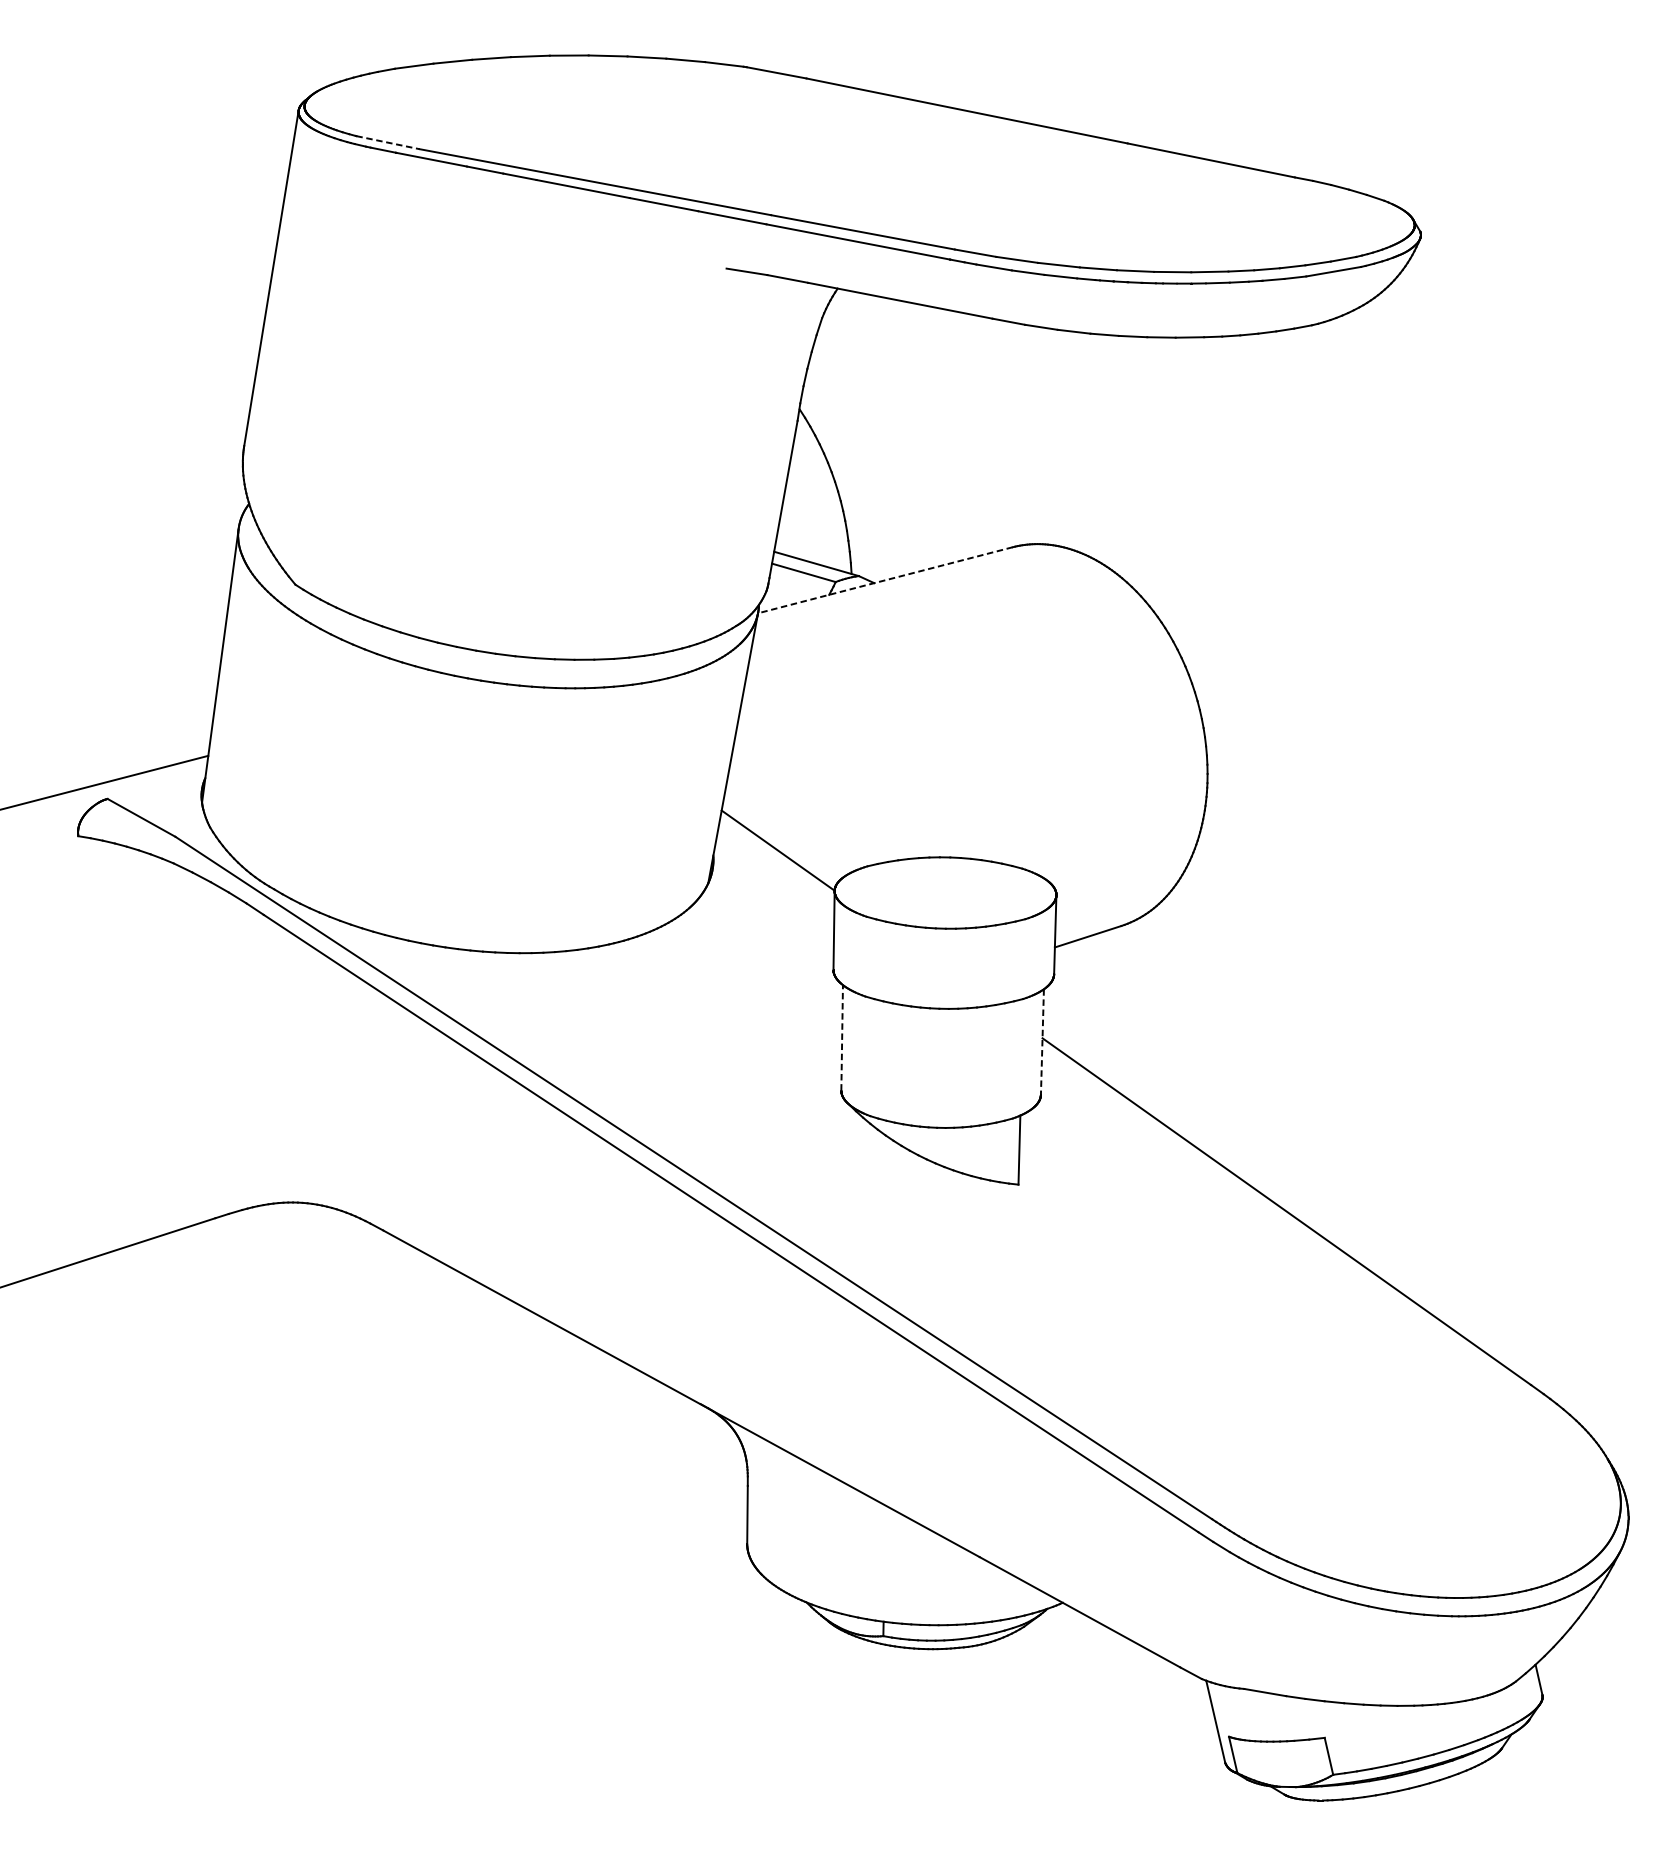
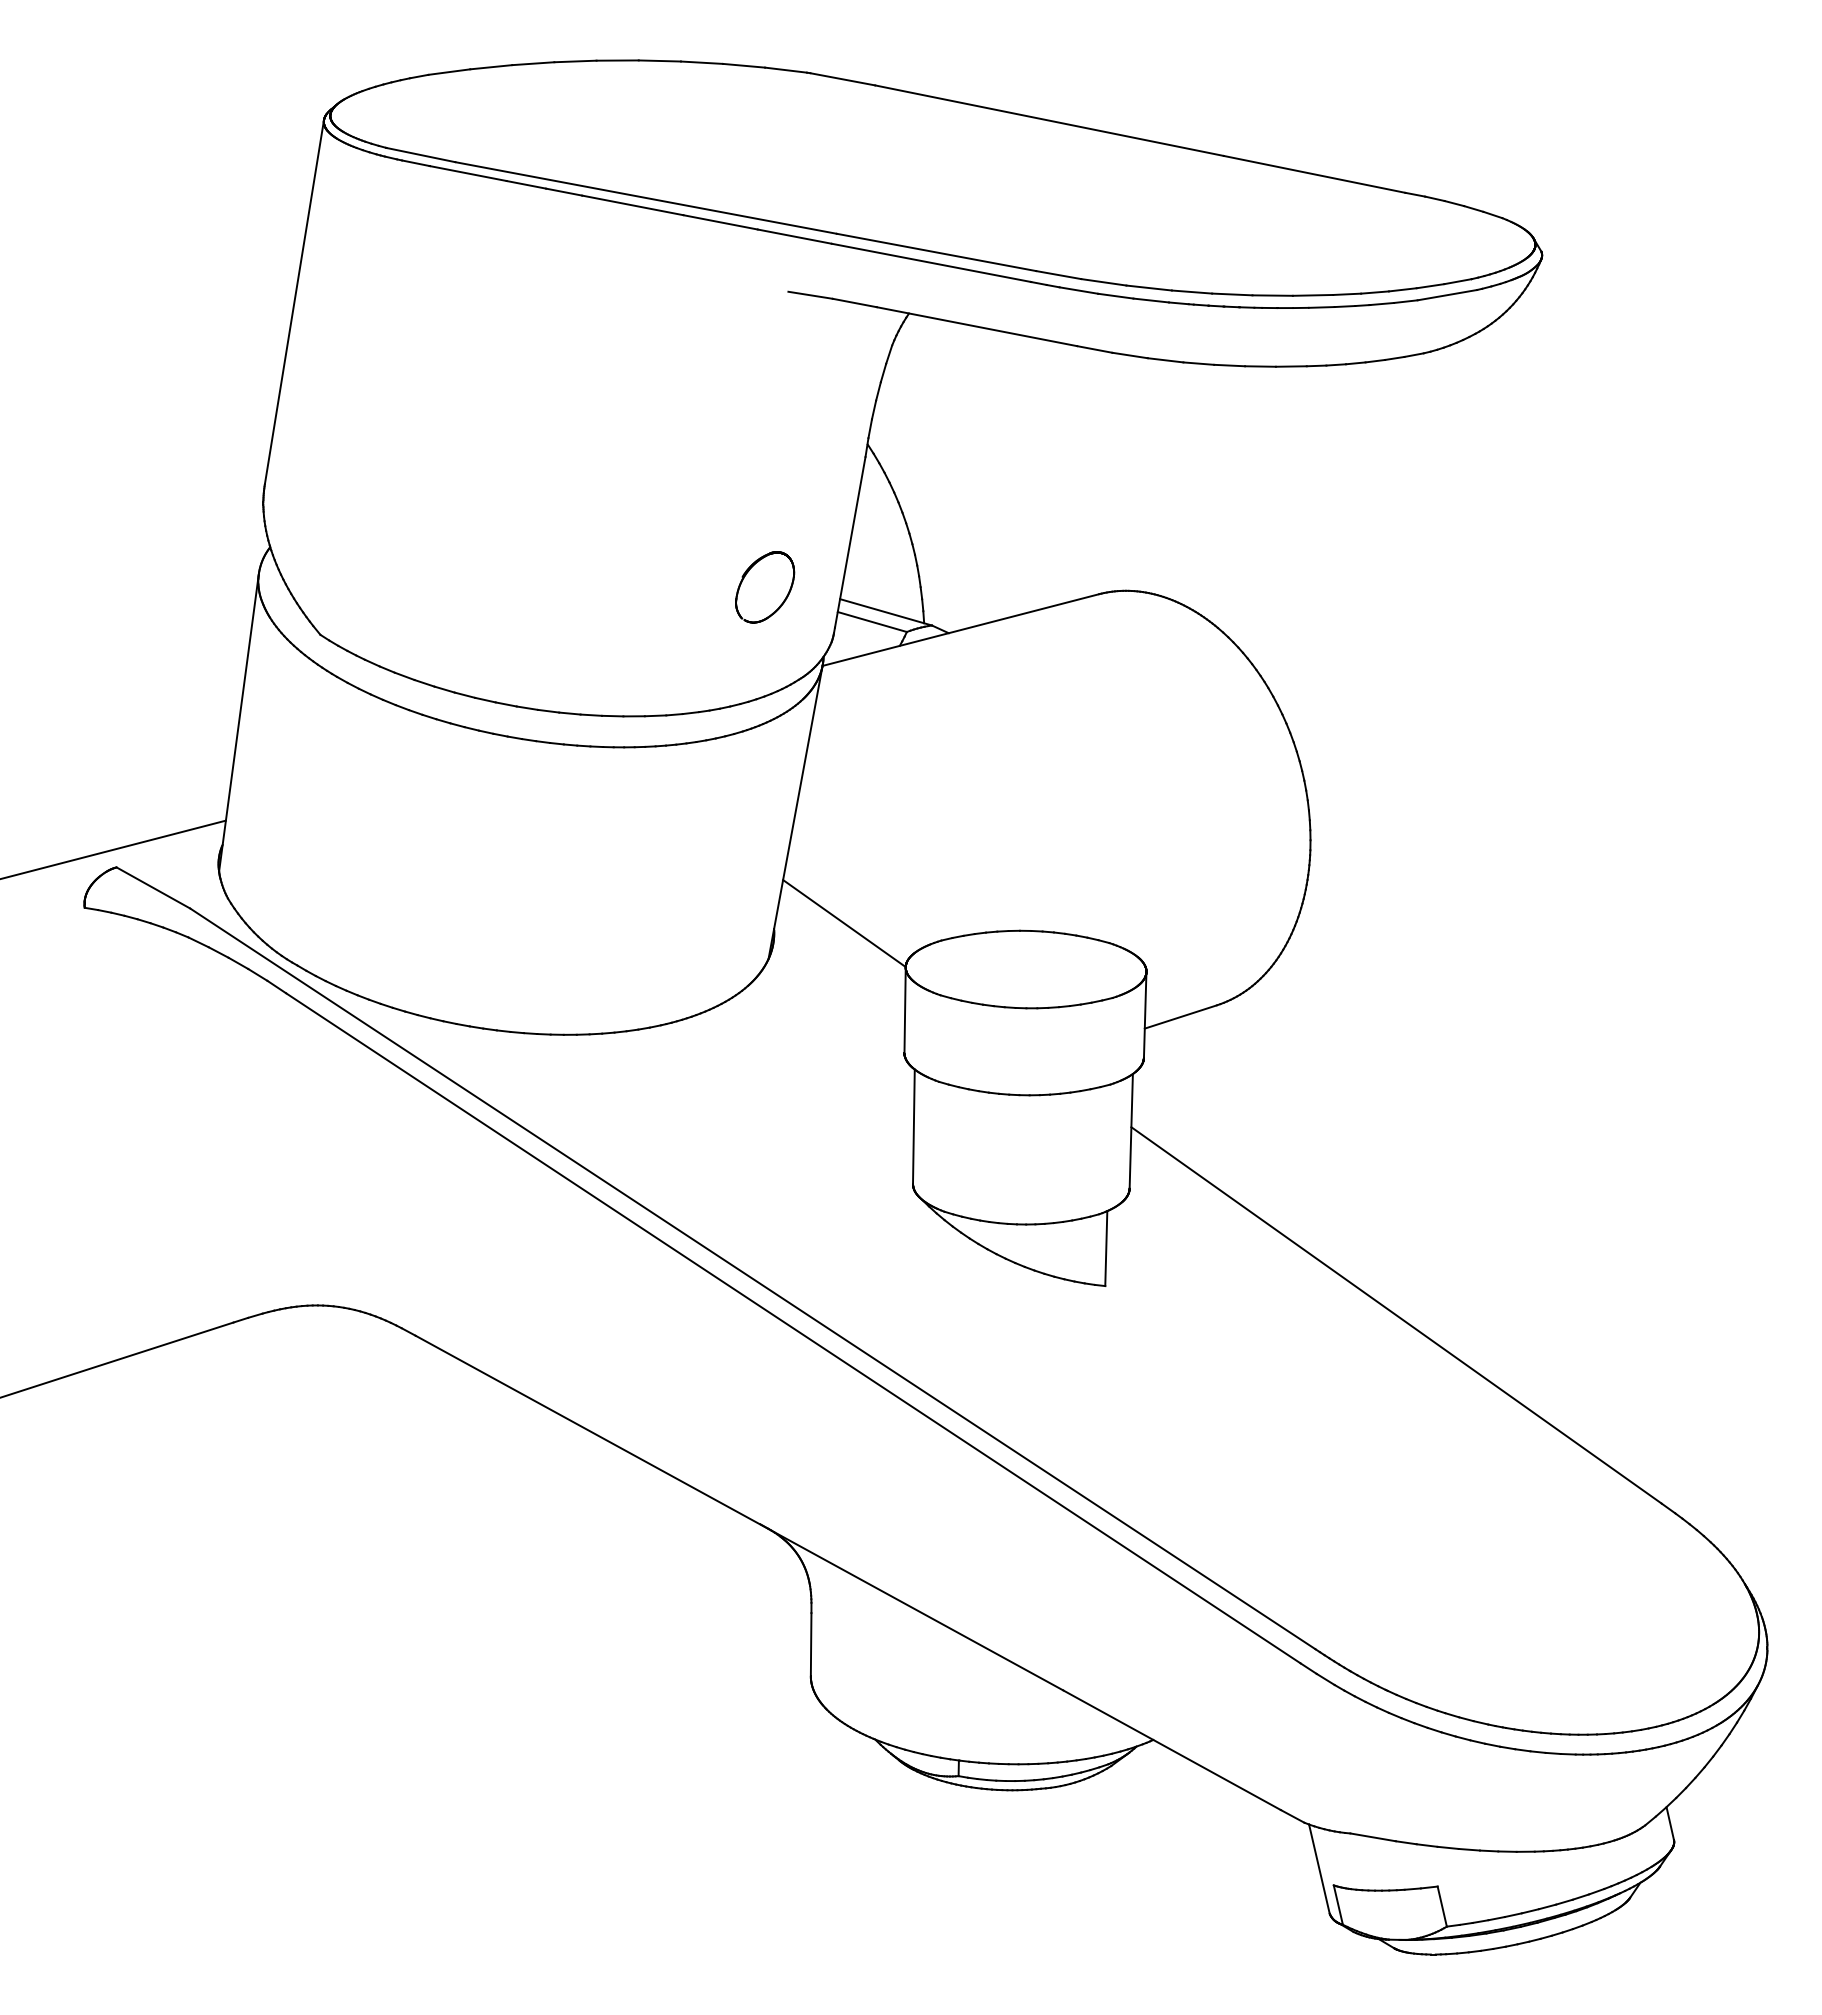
line: (388, 143) -> (421, 155), dashed -> solid
part: (705, 541) -> (765, 587), added
line: (885, 580) -> (960, 630), dashed -> solid
line: (841, 1037) -> (913, 1126), dashed -> solid
line: (1042, 1042) -> (1131, 1131), dashed -> solid

